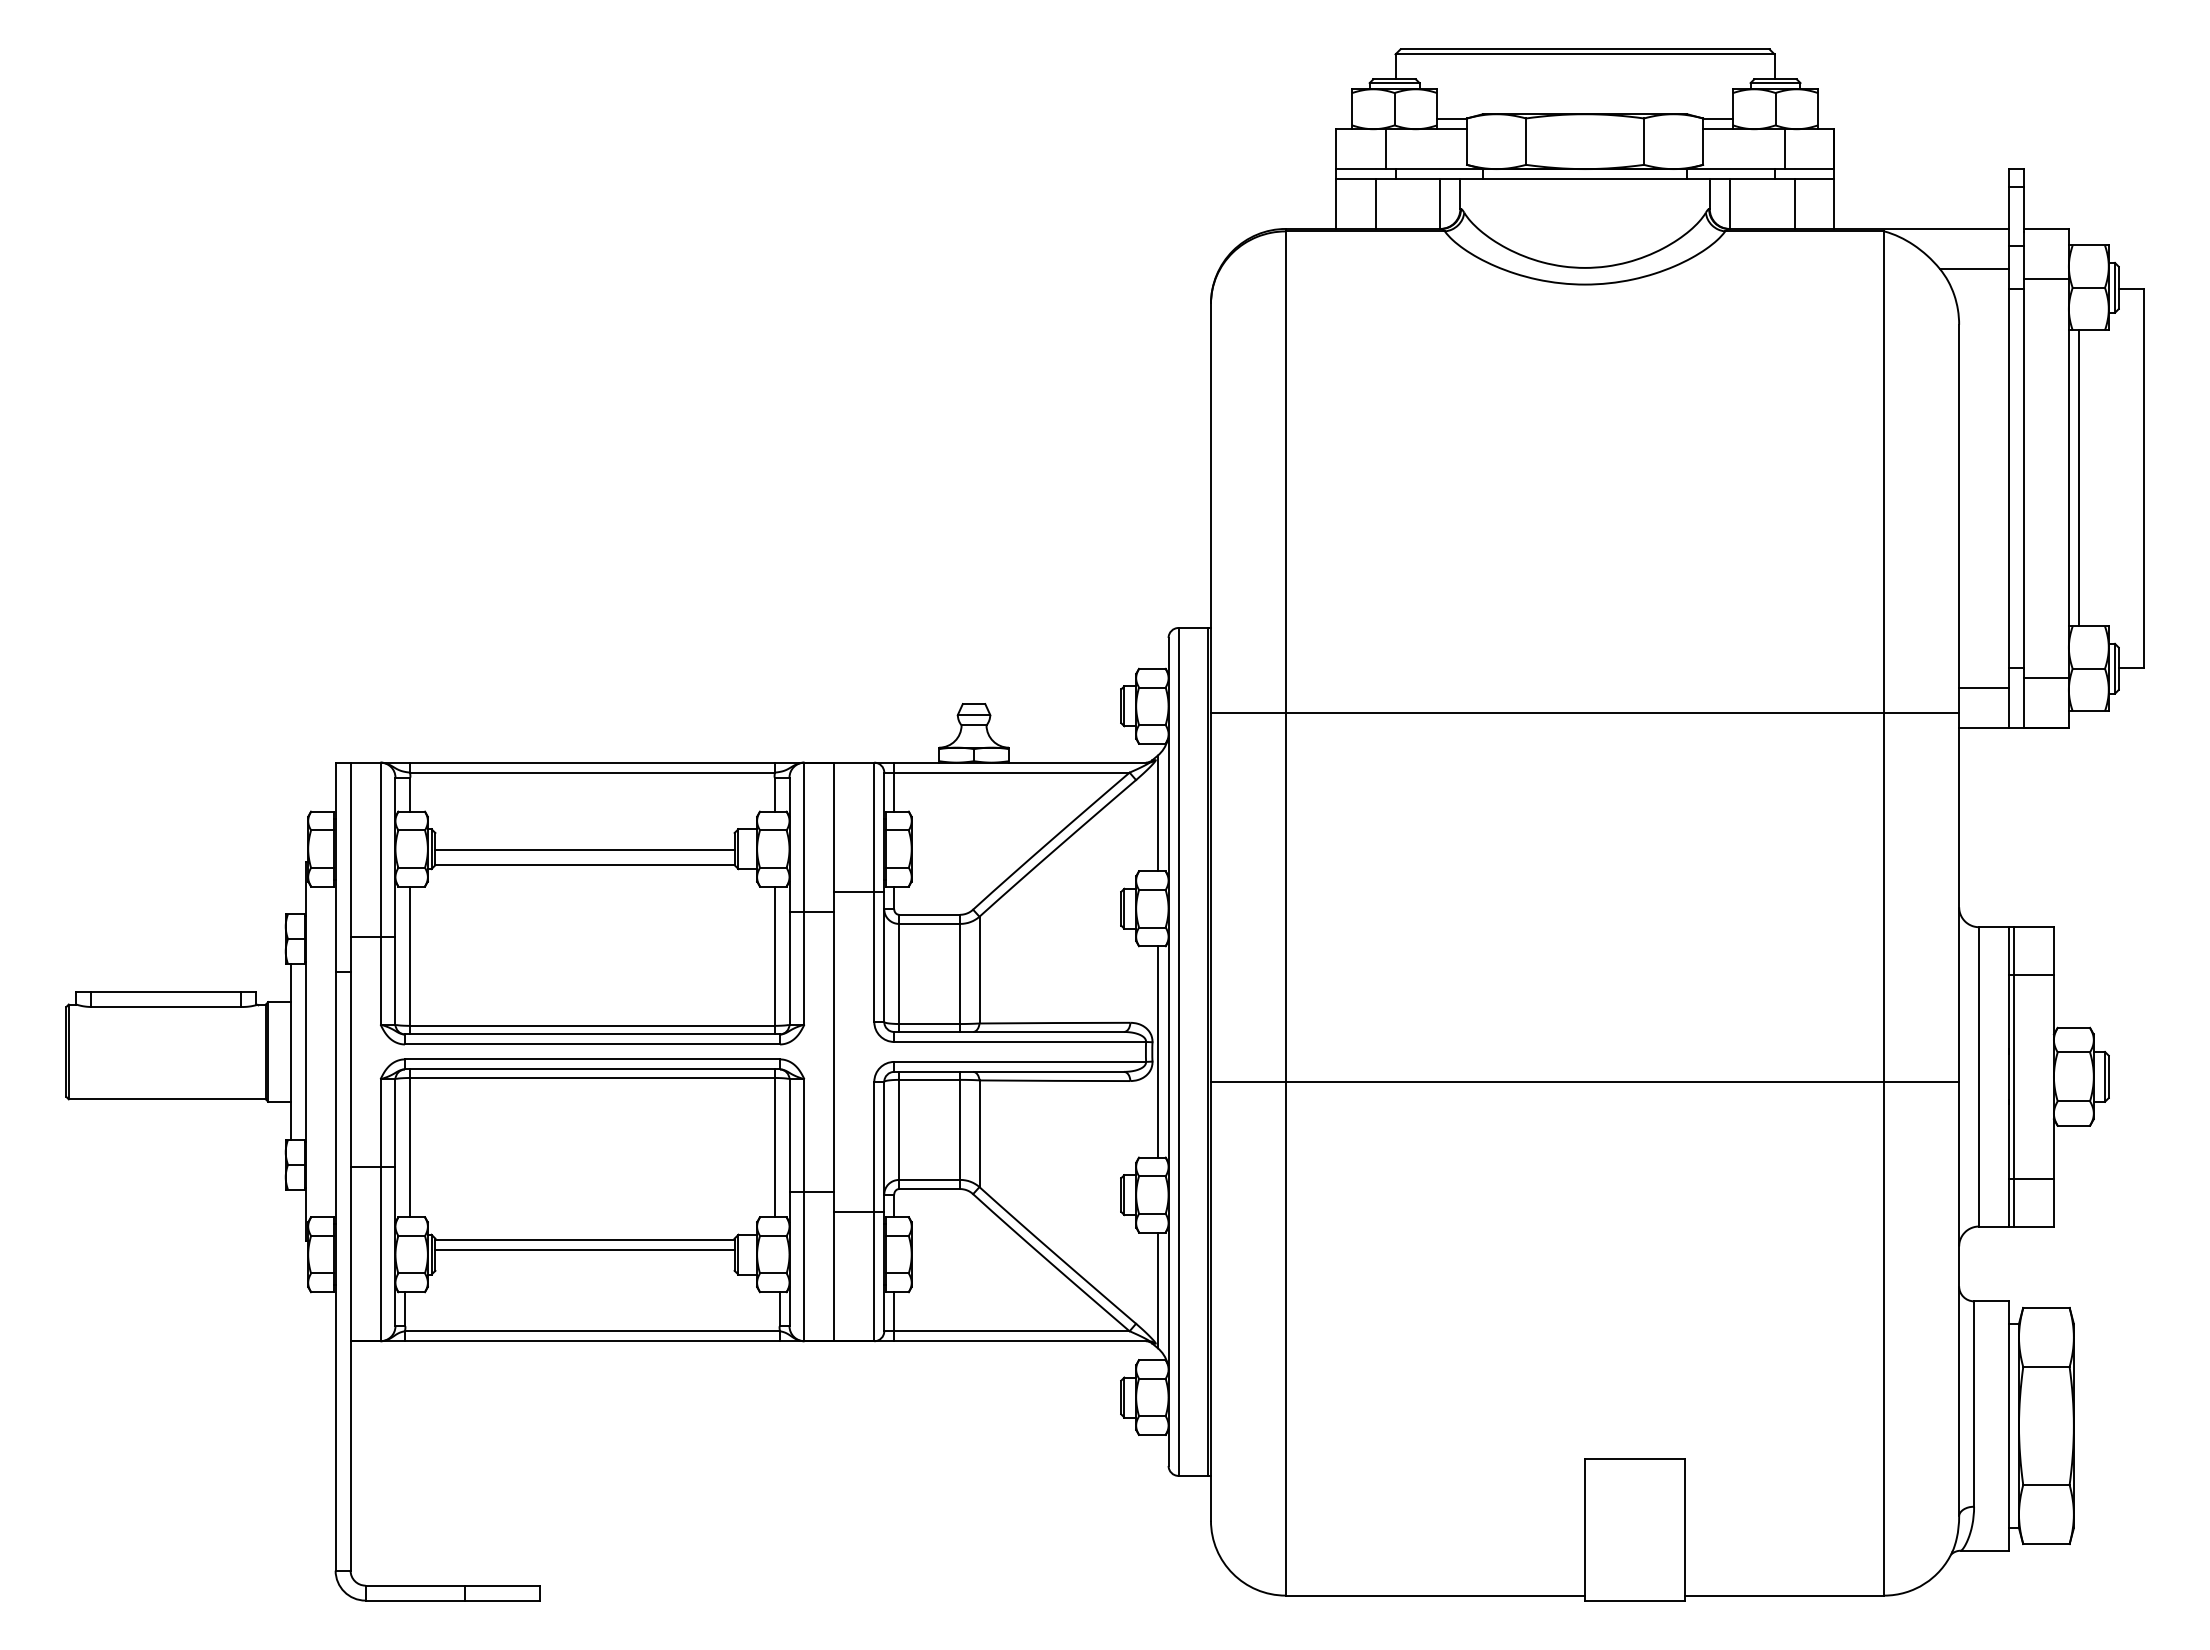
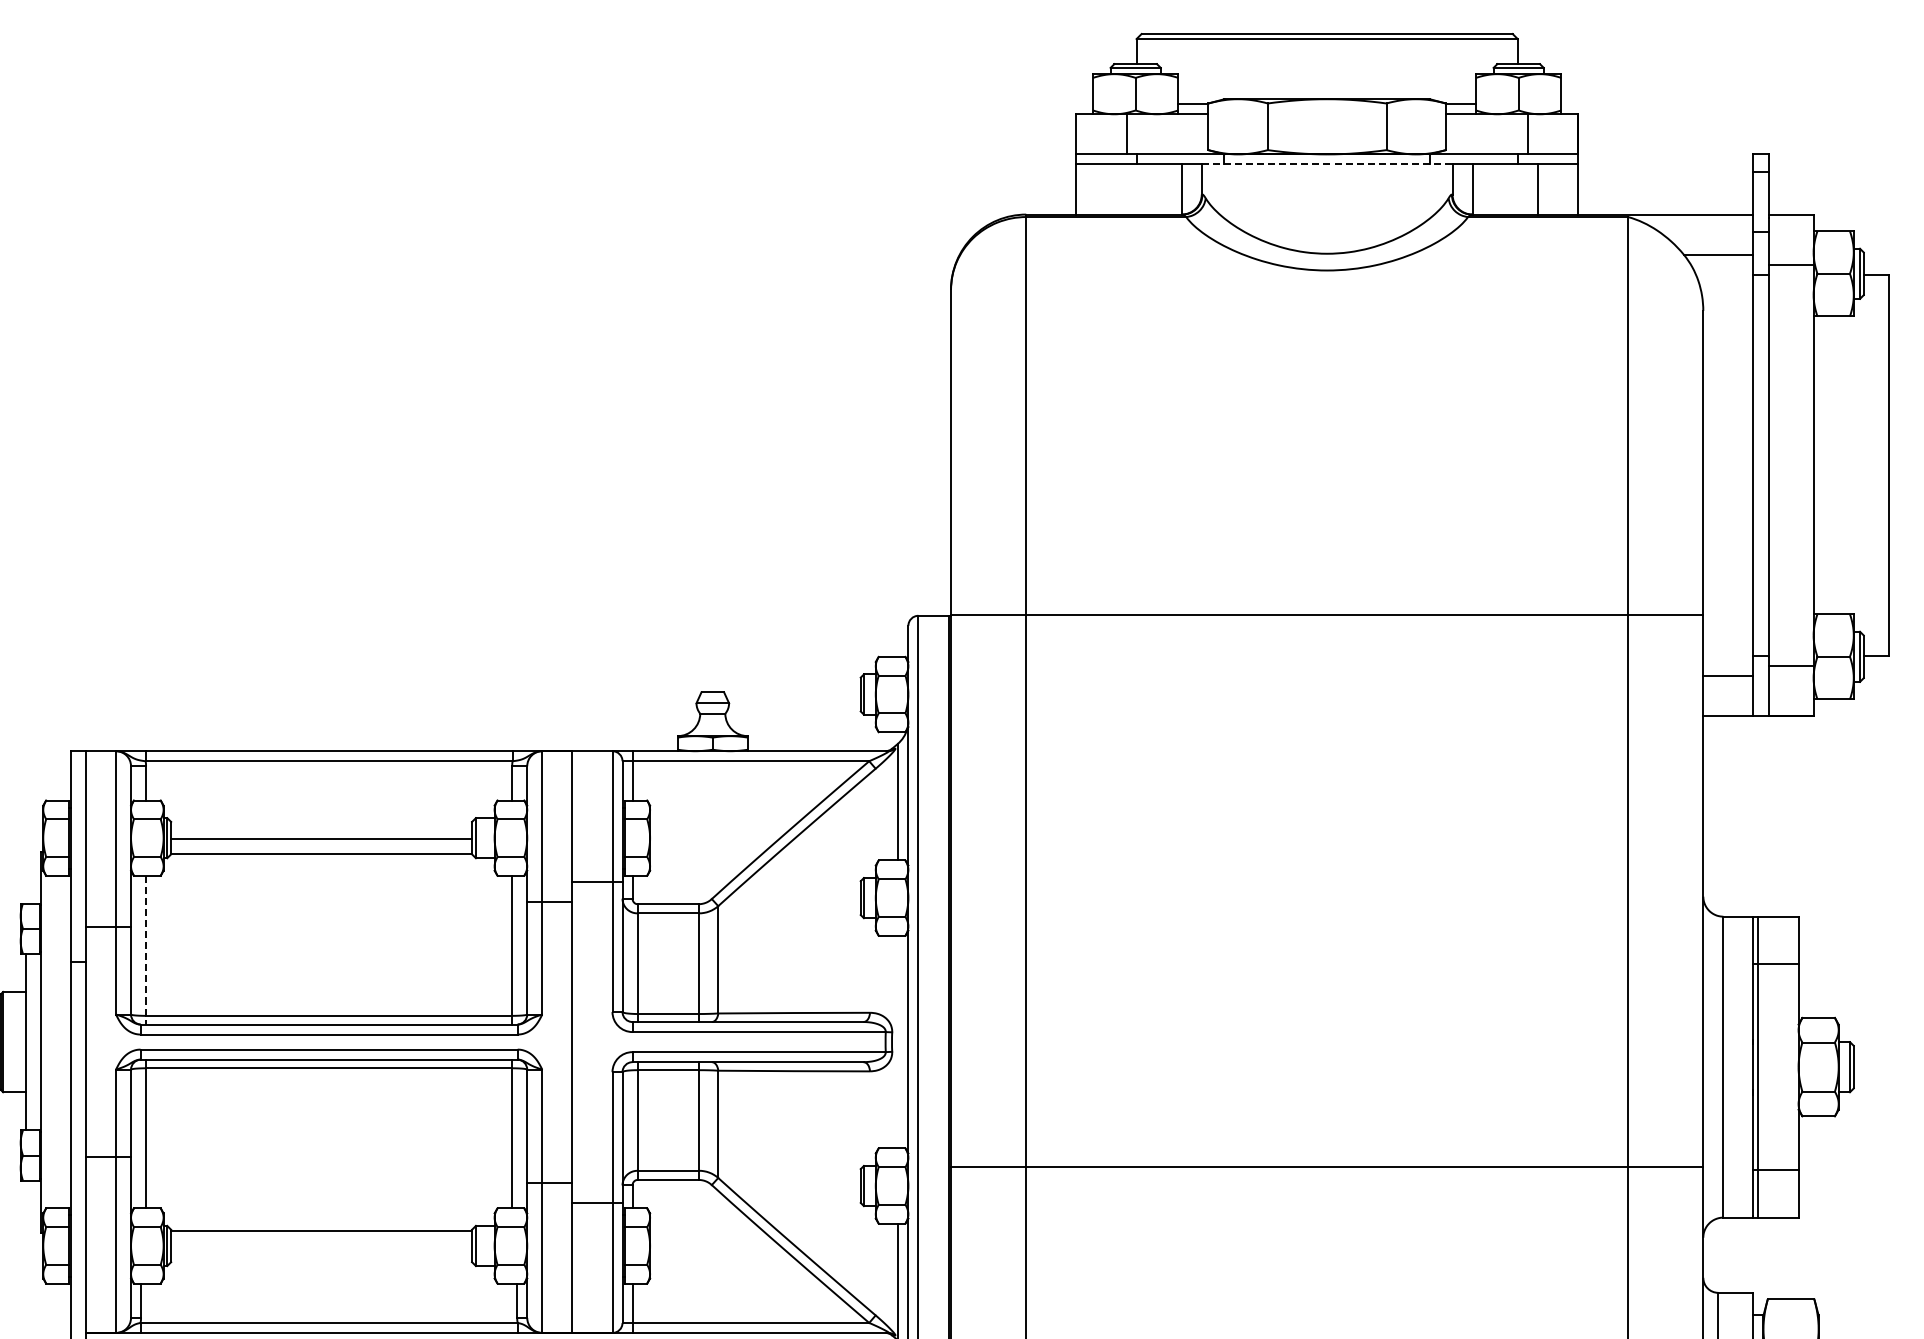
line: (1585, 179) -> (1327, 164), solid -> dashed
line: (1375, 203) -> (1116, 188), removed
line: (2078, 478) -> (1823, 465), removed
line: (1584, 713) -> (1326, 615), moved
line: (410, 960) -> (146, 950), solid -> dashed
line: (1157, 1051) -> (897, 1041), removed
line: (1584, 1081) -> (1326, 1166), moved
line: (584, 1249) -> (321, 1240), removed

